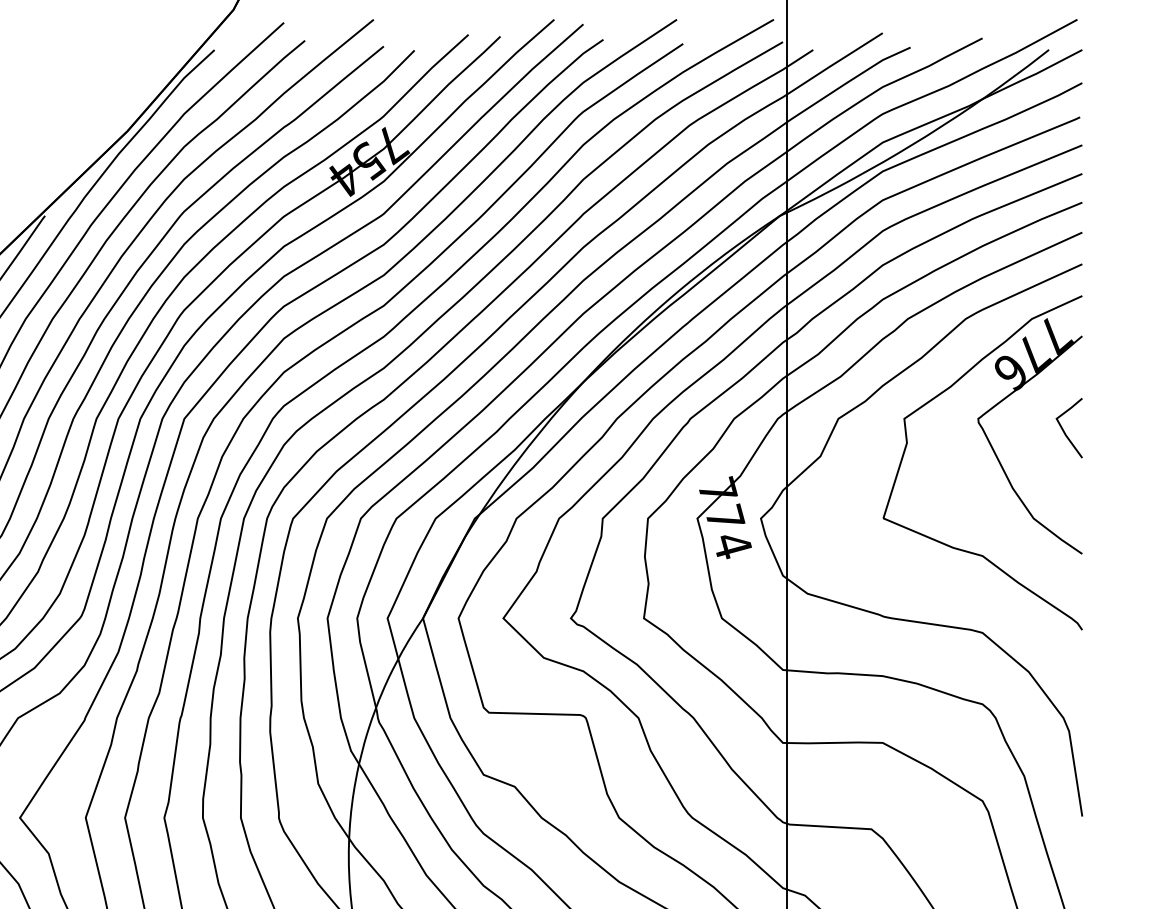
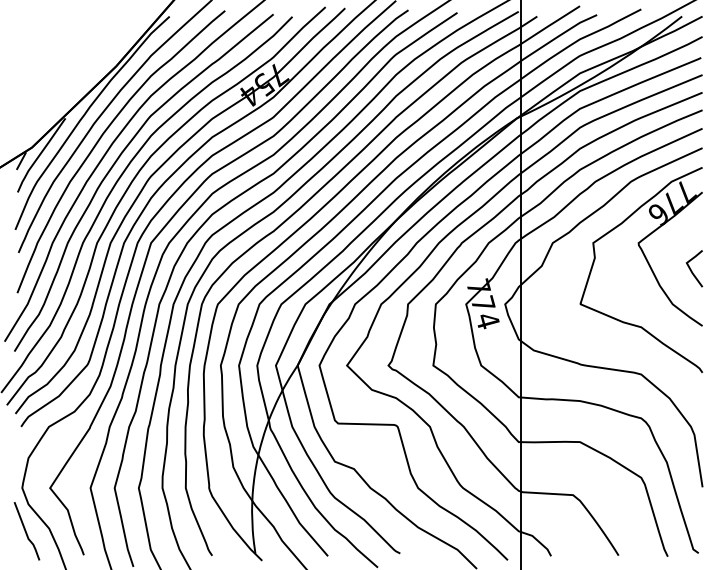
line: (1065, 430) -> (692, 270), moved

